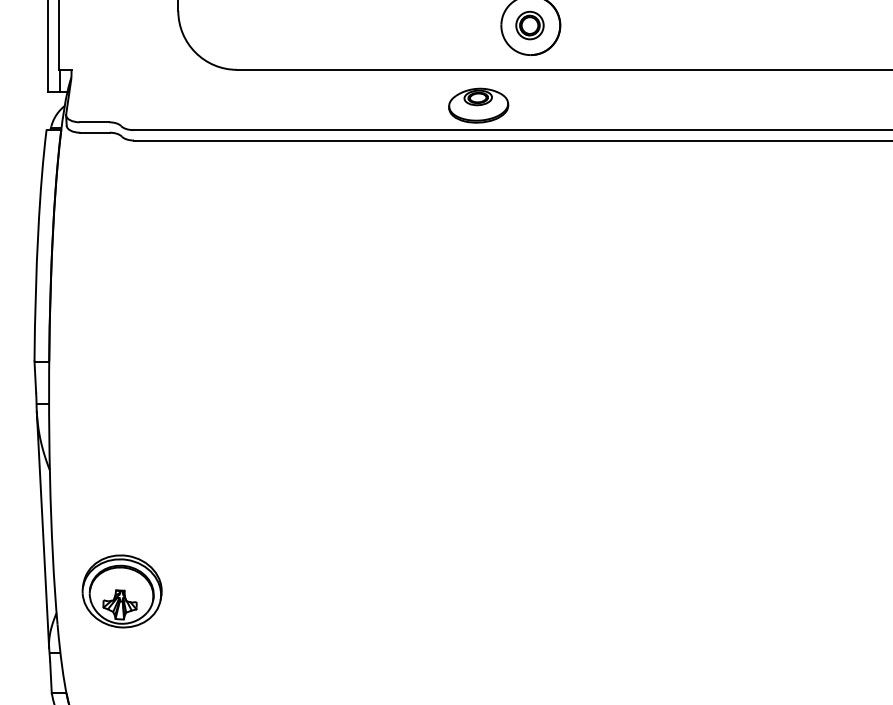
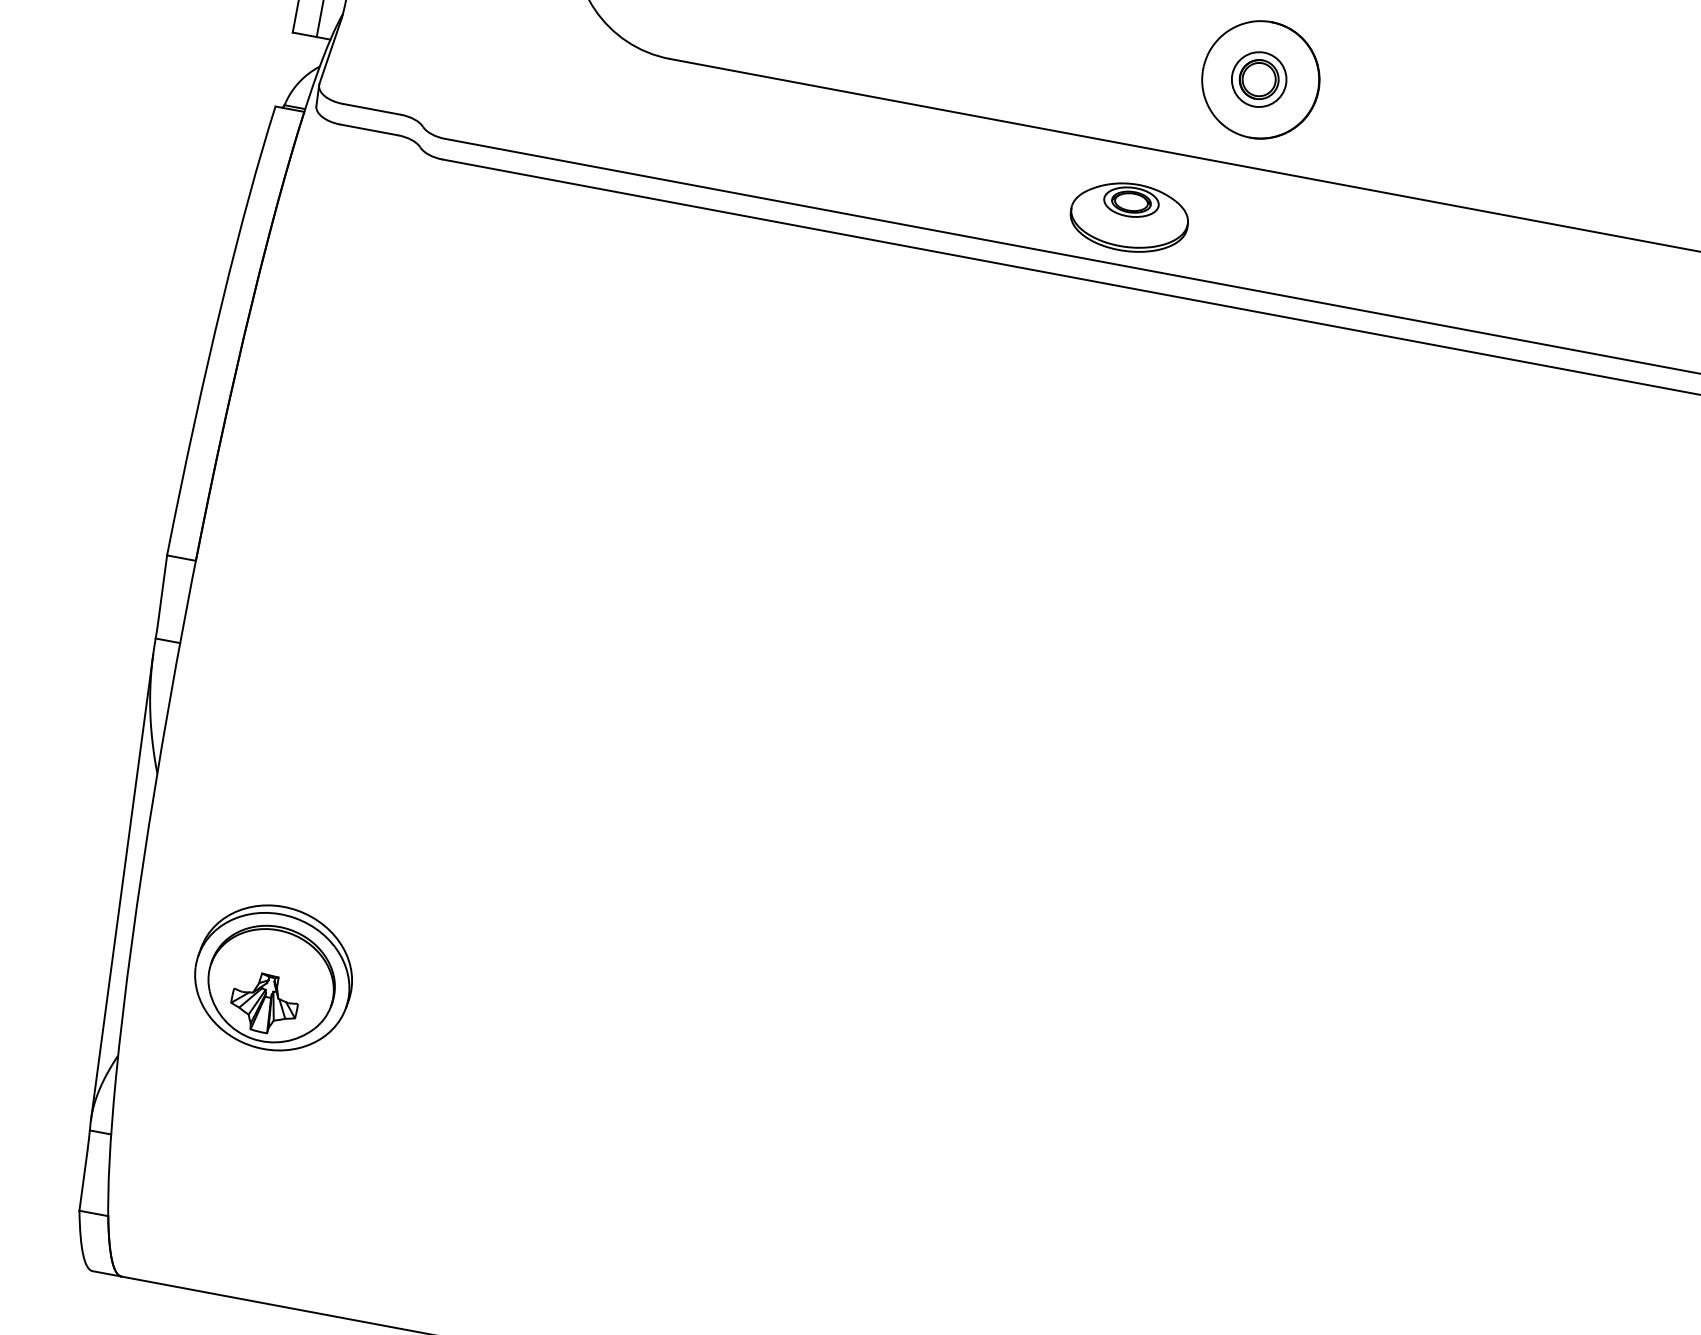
part: (121, 591) -> (272, 977), moved

